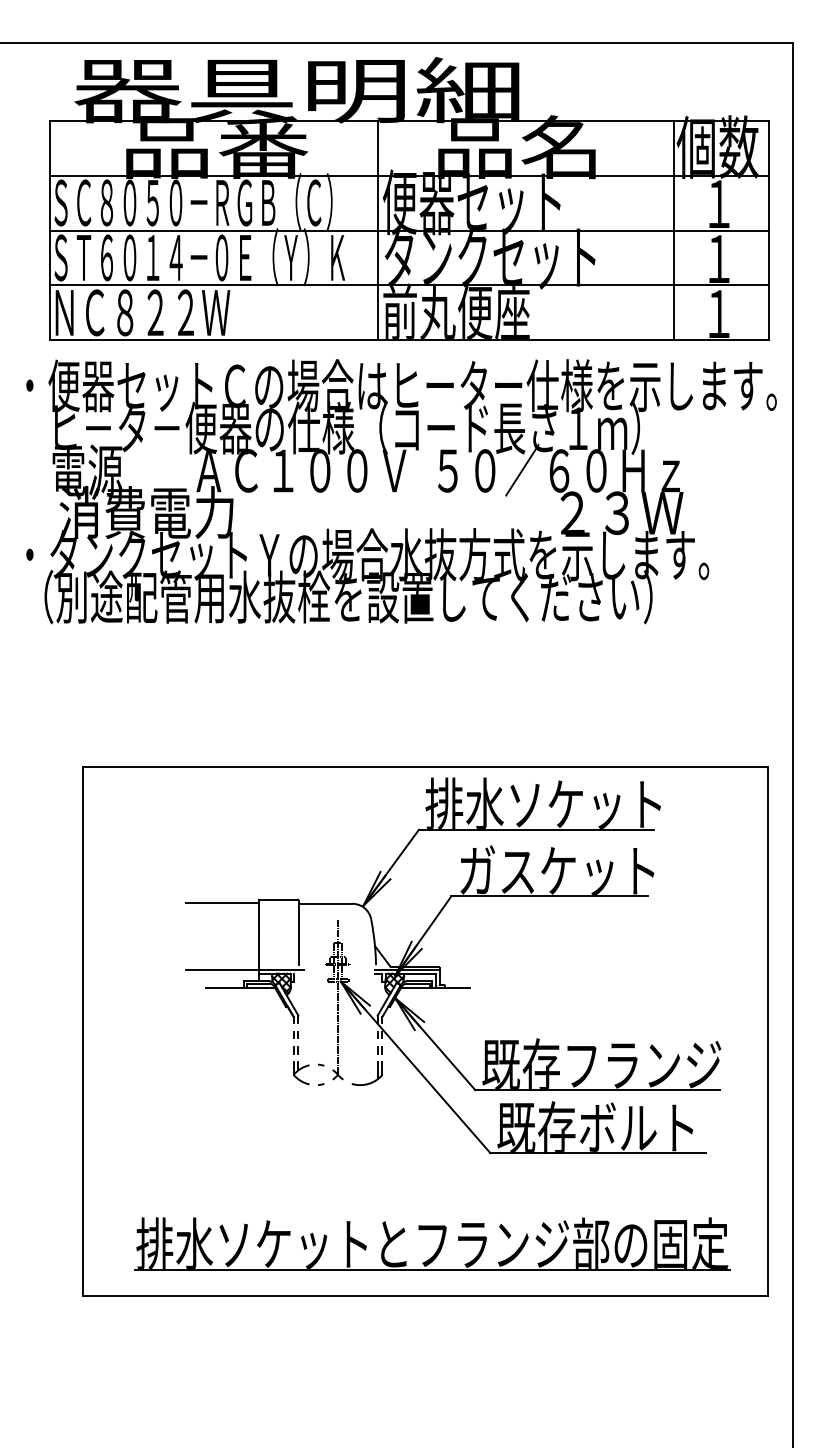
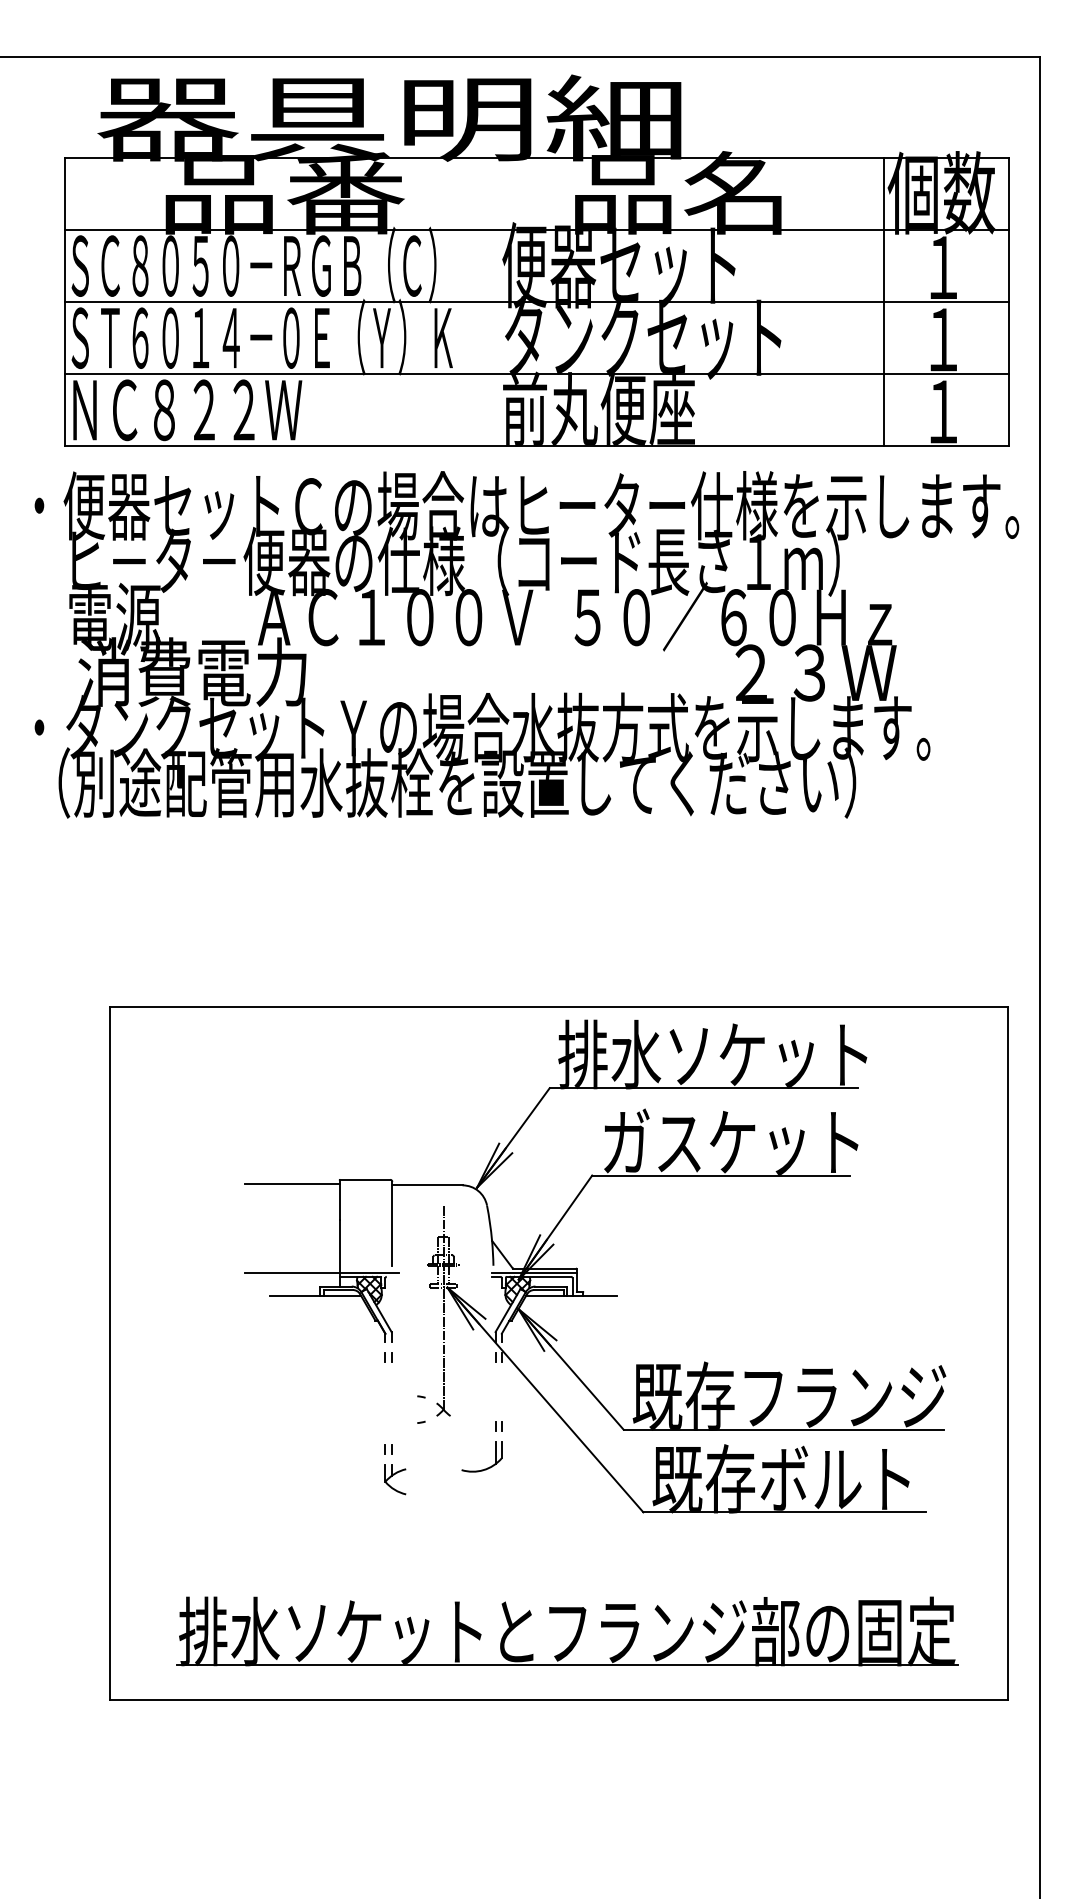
line: (378, 230) -> (496, 302), removed
part: (301, 1065) -> (395, 1469), moved
part: (377, 1065) -> (495, 1445), moved

